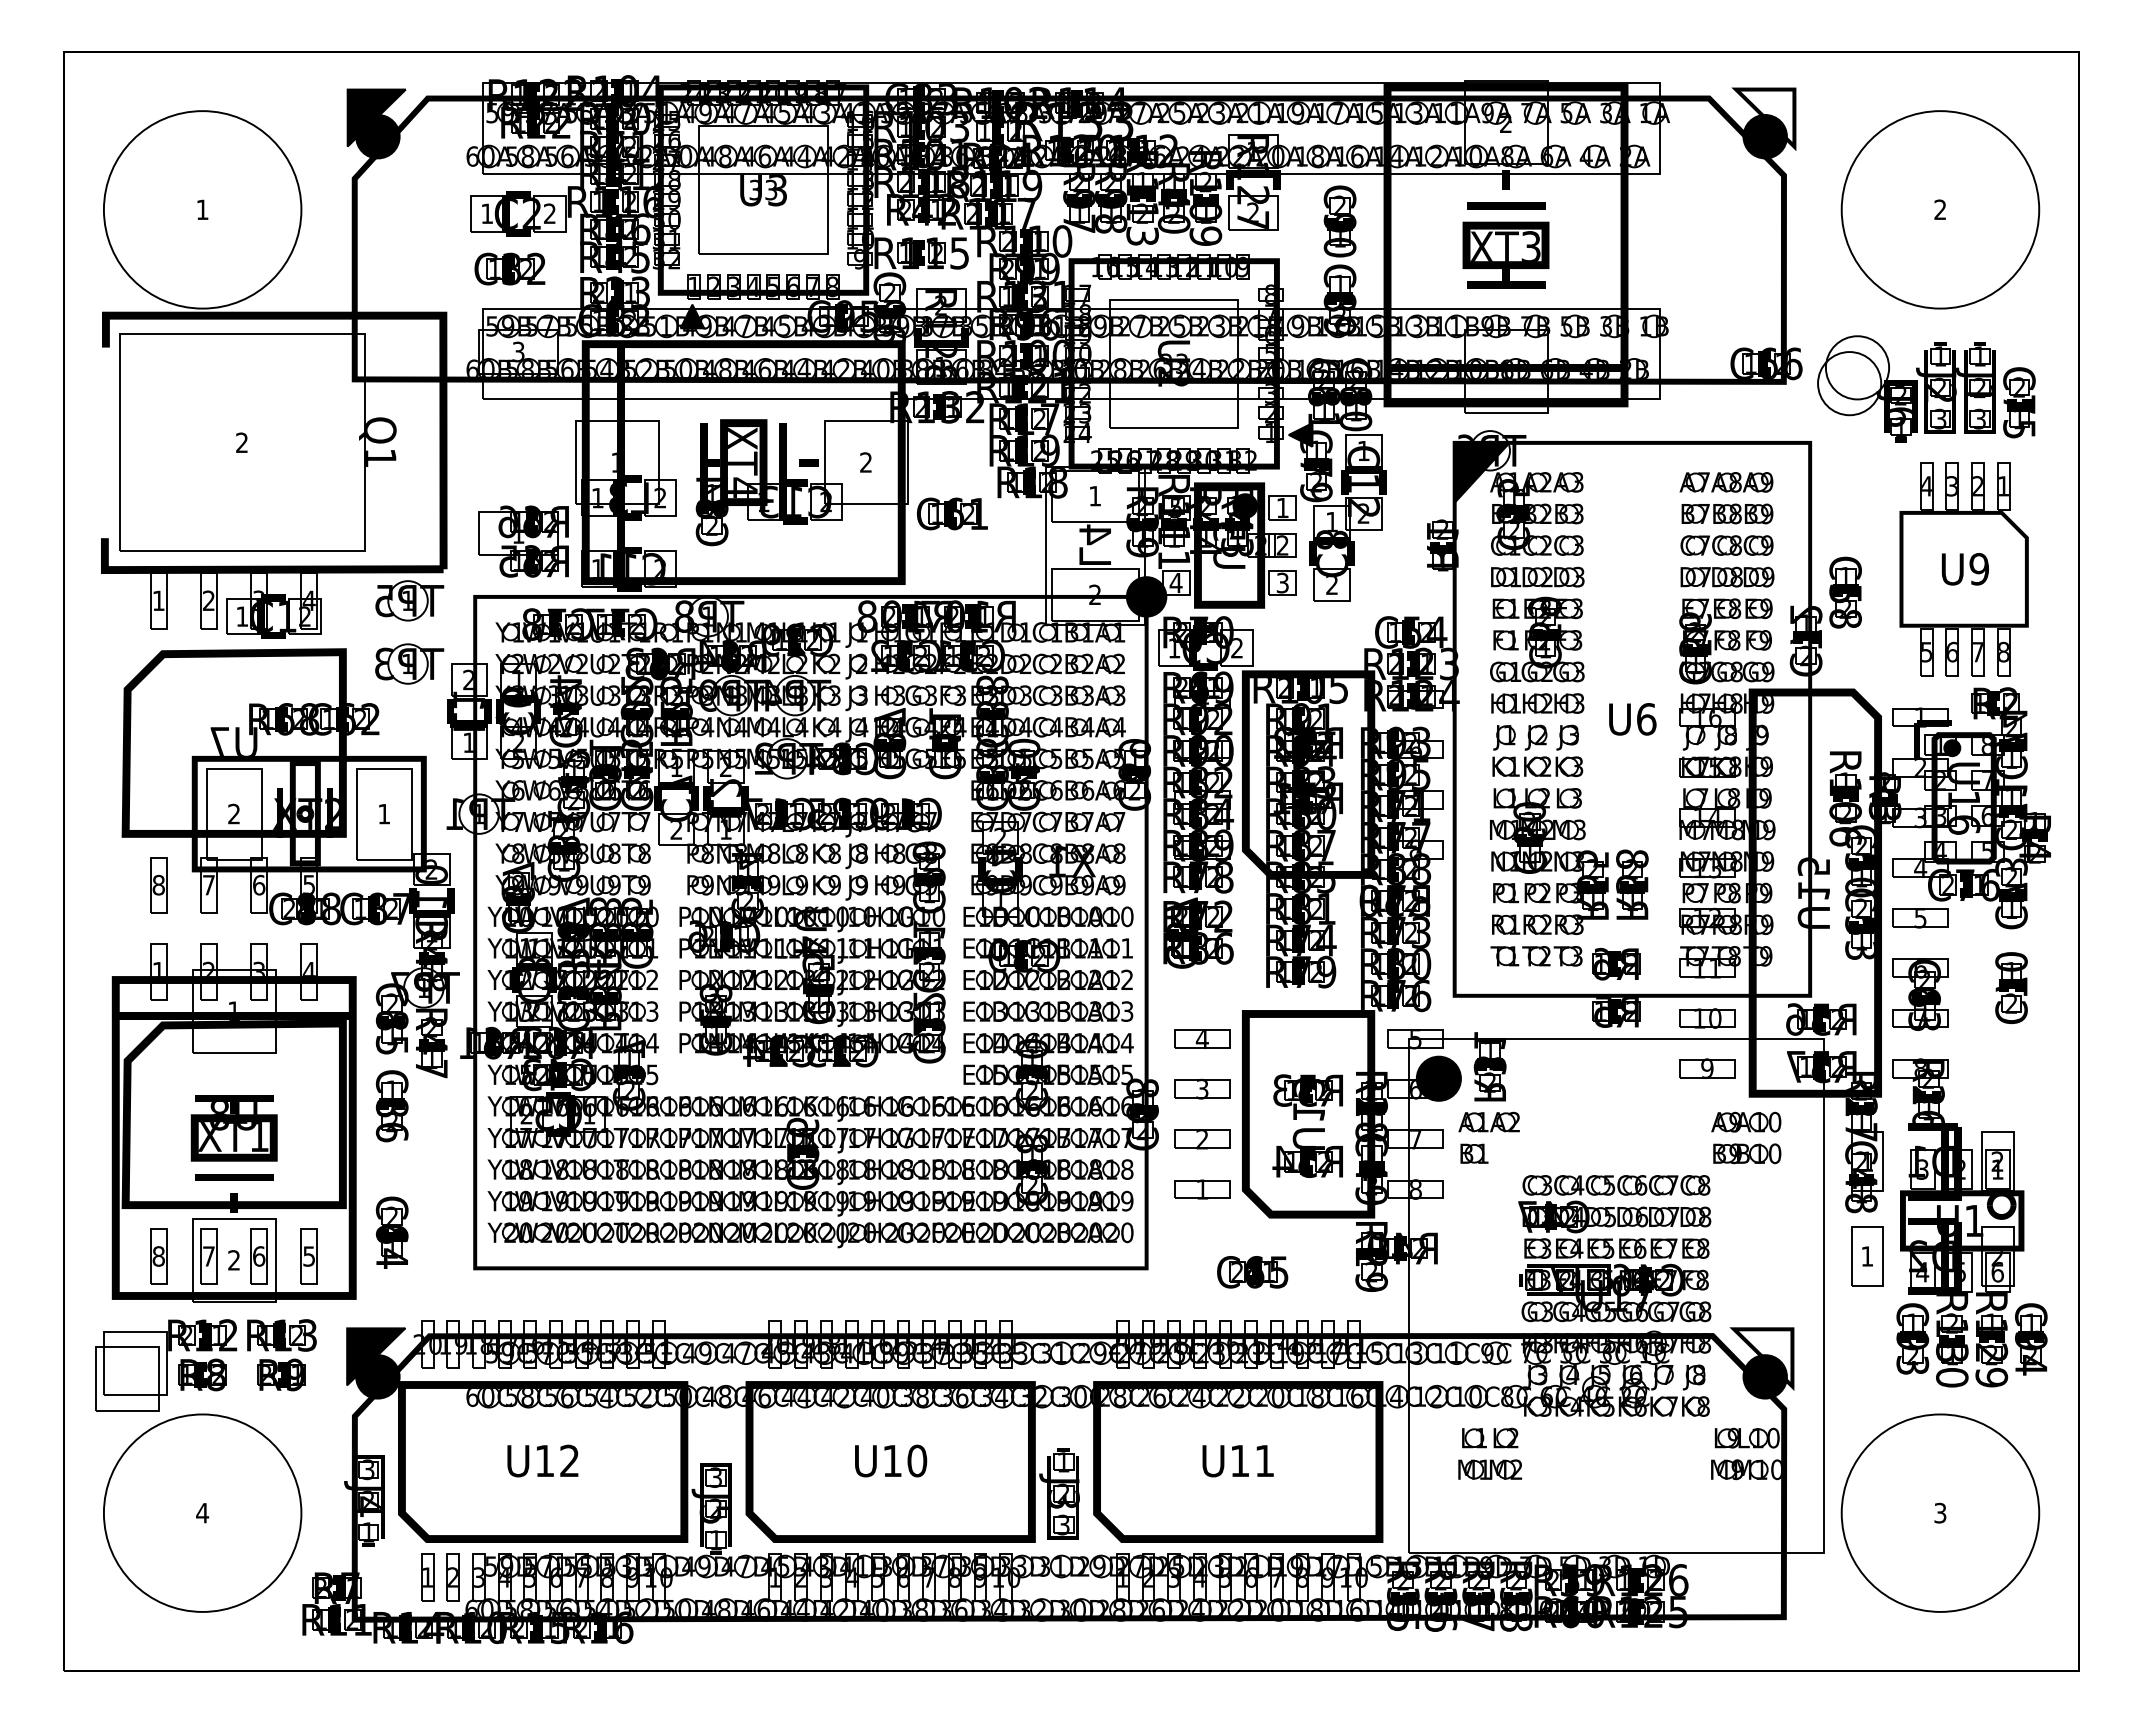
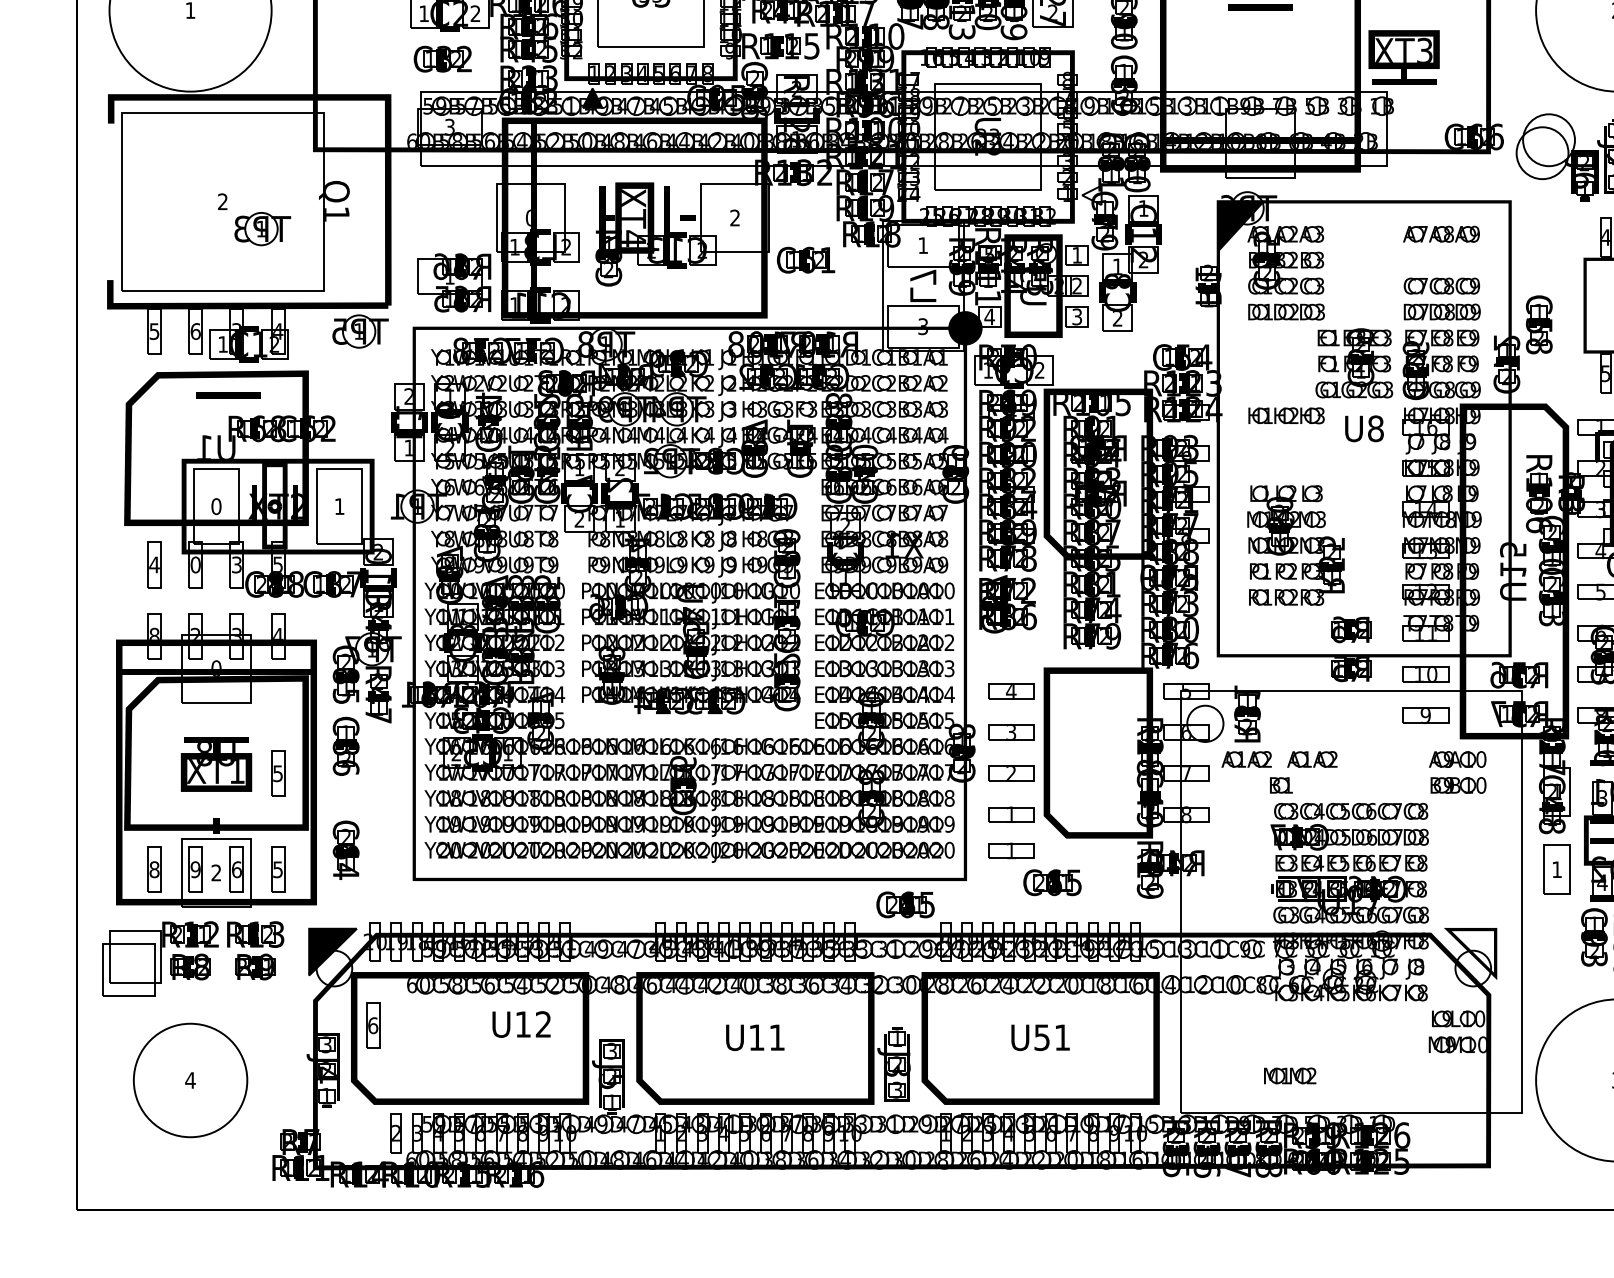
text: (1505, 254) -> (1403, 57), moved
fill: (1300, 434) -> (1091, 194), removed
text: (613, 462) -> (527, 217), 1 -> 0
fill: (1245, 505) -> (1046, 253), removed
part: (1727, 513) -> (1442, 259), removed
text: (1094, 534) -> (922, 277), L4 -> L7
text: (1095, 594) -> (923, 326), 2 -> 3
text: (158, 600) -> (154, 331), 1 -> 5
text: (208, 600) -> (195, 331), 2 -> 6
part: (1537, 639) -> (1354, 363), moved
part: (409, 663) -> (262, 228), moved
text: (1646, 719) -> (1375, 428), U6 -> U8
text: (219, 741) -> (204, 446), U7 -> U1
part: (1537, 750) -> (1286, 454), removed
text: (234, 813) -> (216, 506), 2 -> 0
text: (158, 884) -> (154, 564), 8 -> 4
text: (208, 884) -> (195, 564), 7 -> 0
text: (259, 884) -> (237, 564), 6 -> 3
part: (1632, 884) -> (1364, 564), removed
part: (1536, 956) -> (1285, 623), removed
text: (158, 968) -> (154, 633), 1 -> 8
text: (234, 1010) -> (216, 667), 1 -> 0
fill: (1438, 1078) -> (1205, 723), removed
part: (1568, 1121) -> (1311, 758), added
part: (1307, 1125) -> (1097, 762), removed
part: (308, 1139) -> (277, 773), added
part: (1474, 1153) -> (1281, 785), moved
line: (234, 1177) -> (229, 395), moved
part: (1202, 1233) -> (1011, 850), added
text: (208, 1256) -> (195, 869), 7 -> 9
part: (1073, 1299) -> (905, 905), added
fill: (377, 1376) -> (334, 968), removed
fill: (1764, 1376) -> (1472, 968), removed
part: (1490, 1437) -> (1247, 1018), removed
part: (424, 1446) -> (372, 1025), added
text: (542, 1460) -> (521, 1024), moved
text: (917, 1460) -> (777, 1037), U10 -> U11
text: (1239, 1461) -> (1041, 1038), U11 -> U51
part: (1490, 1469) -> (1290, 1075), moved
circle: (202, 1512) -> (190, 1079), size x0.7
part: (427, 1577) -> (375, 1133), removed

